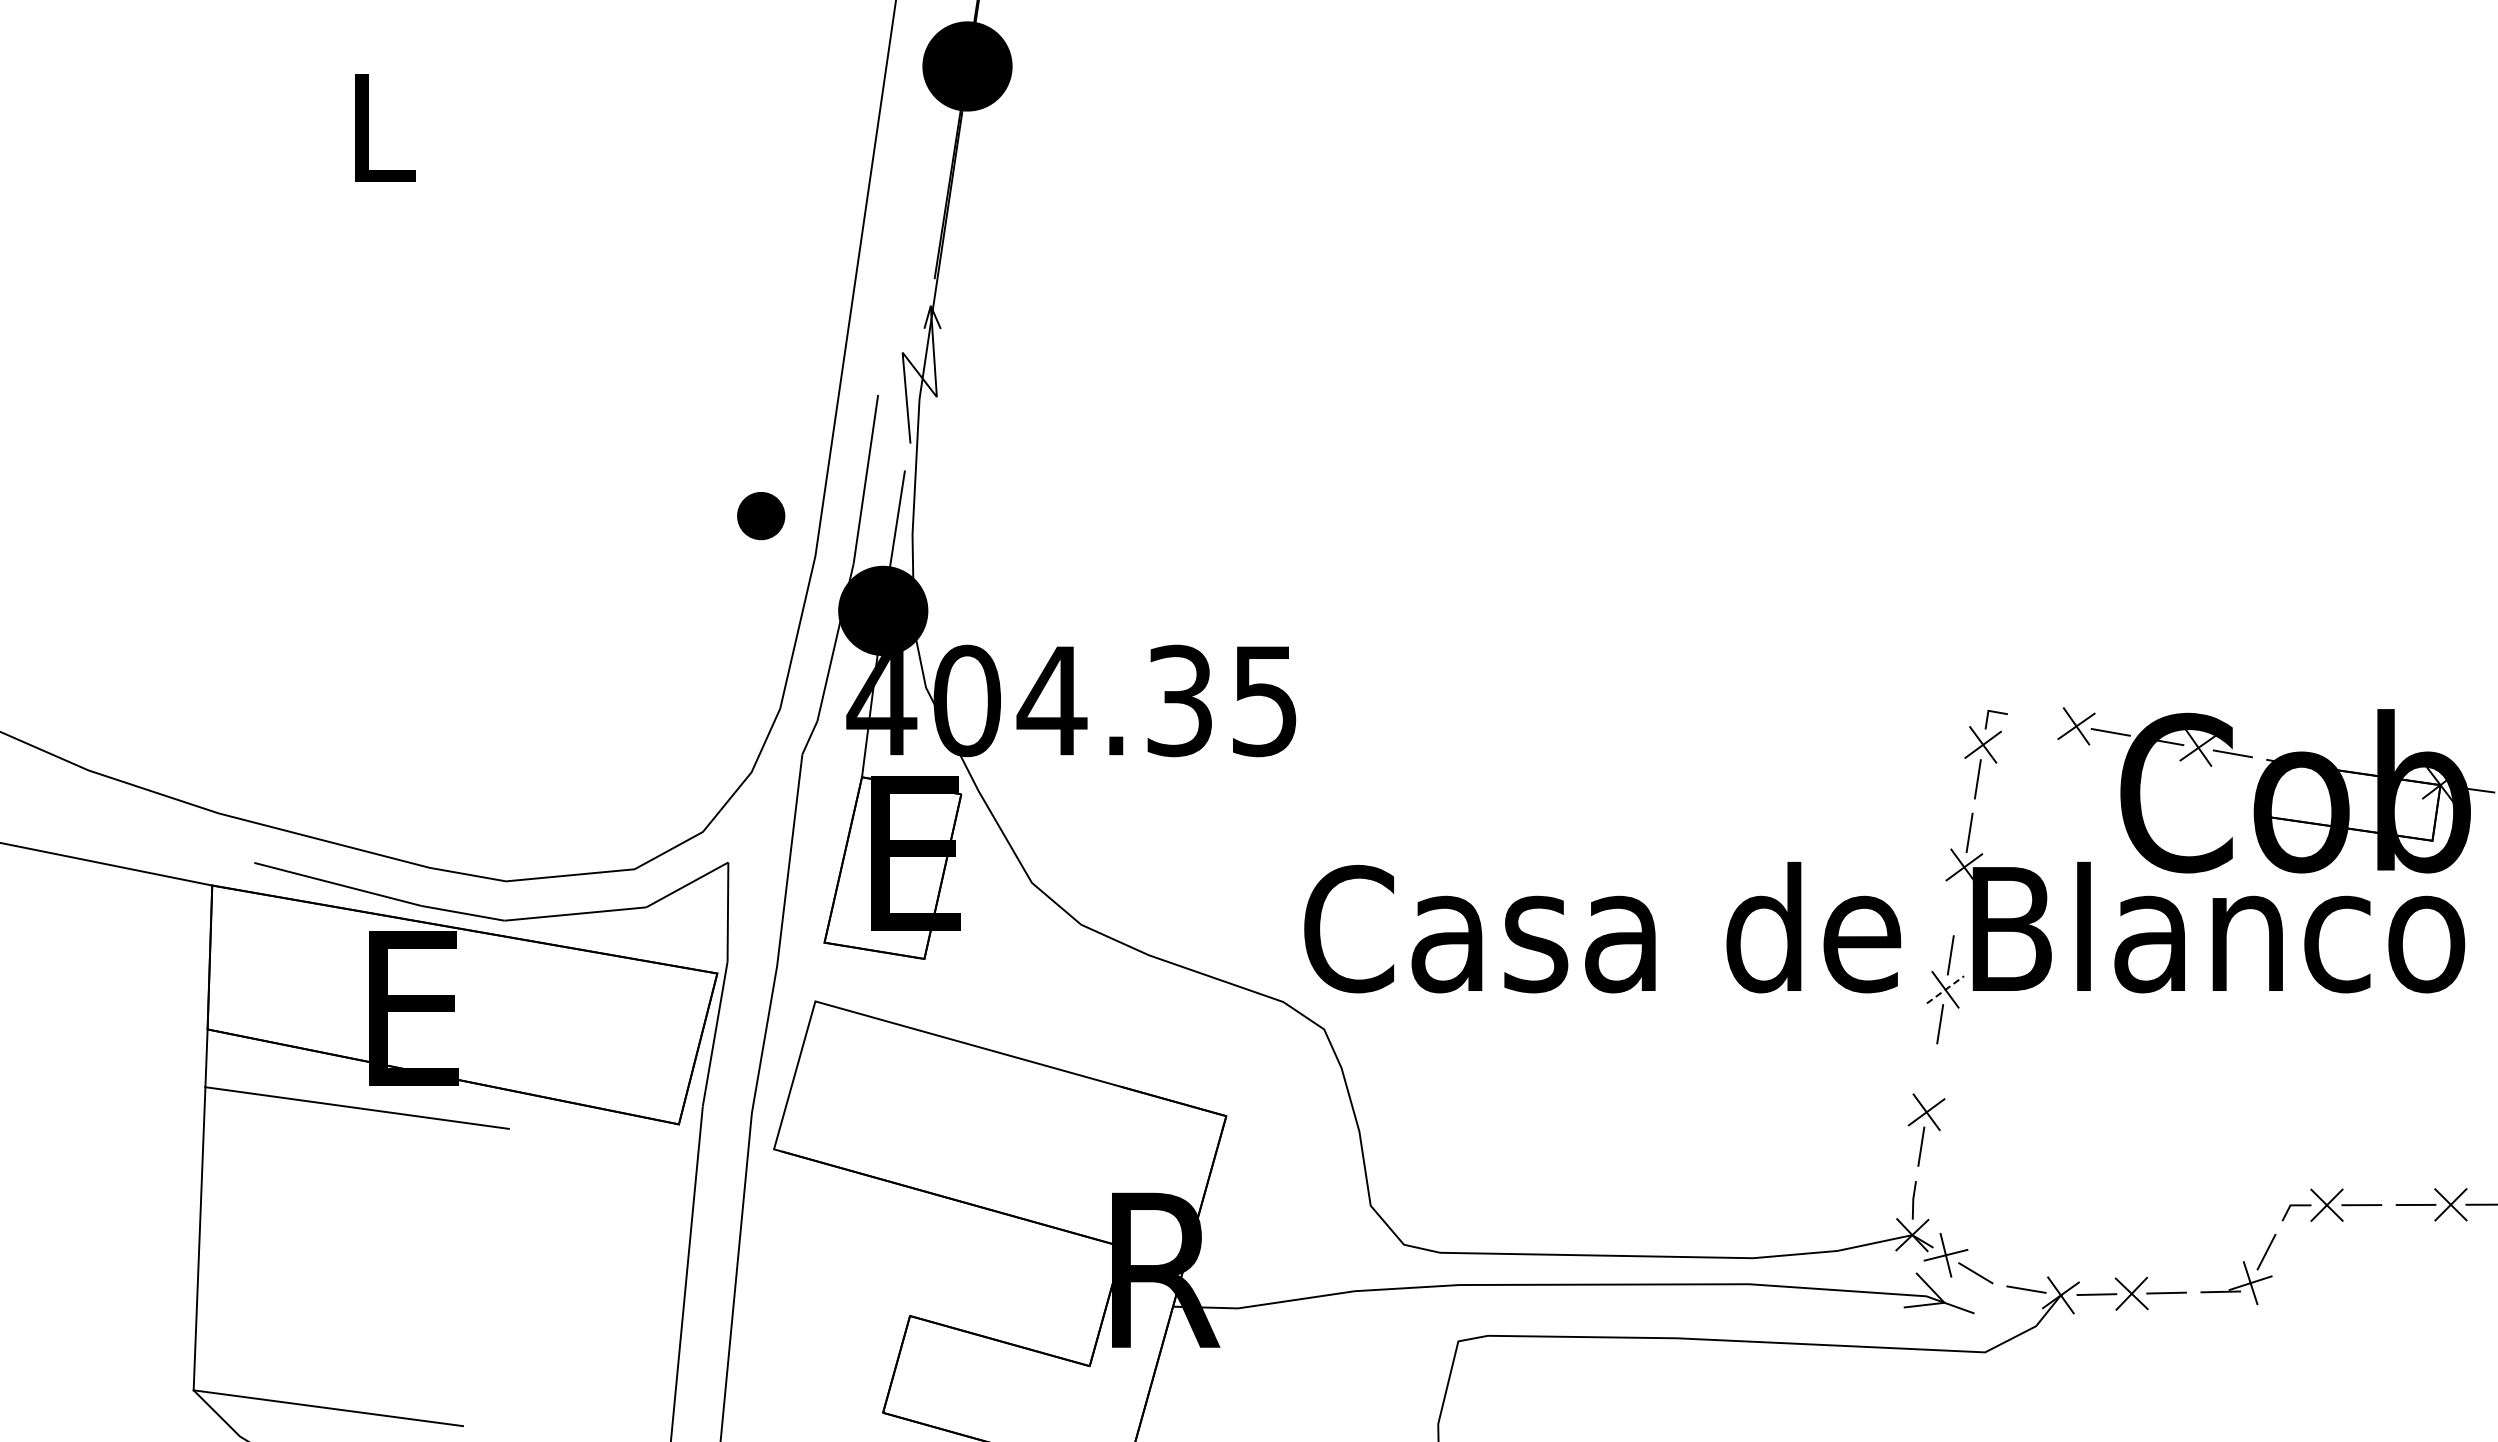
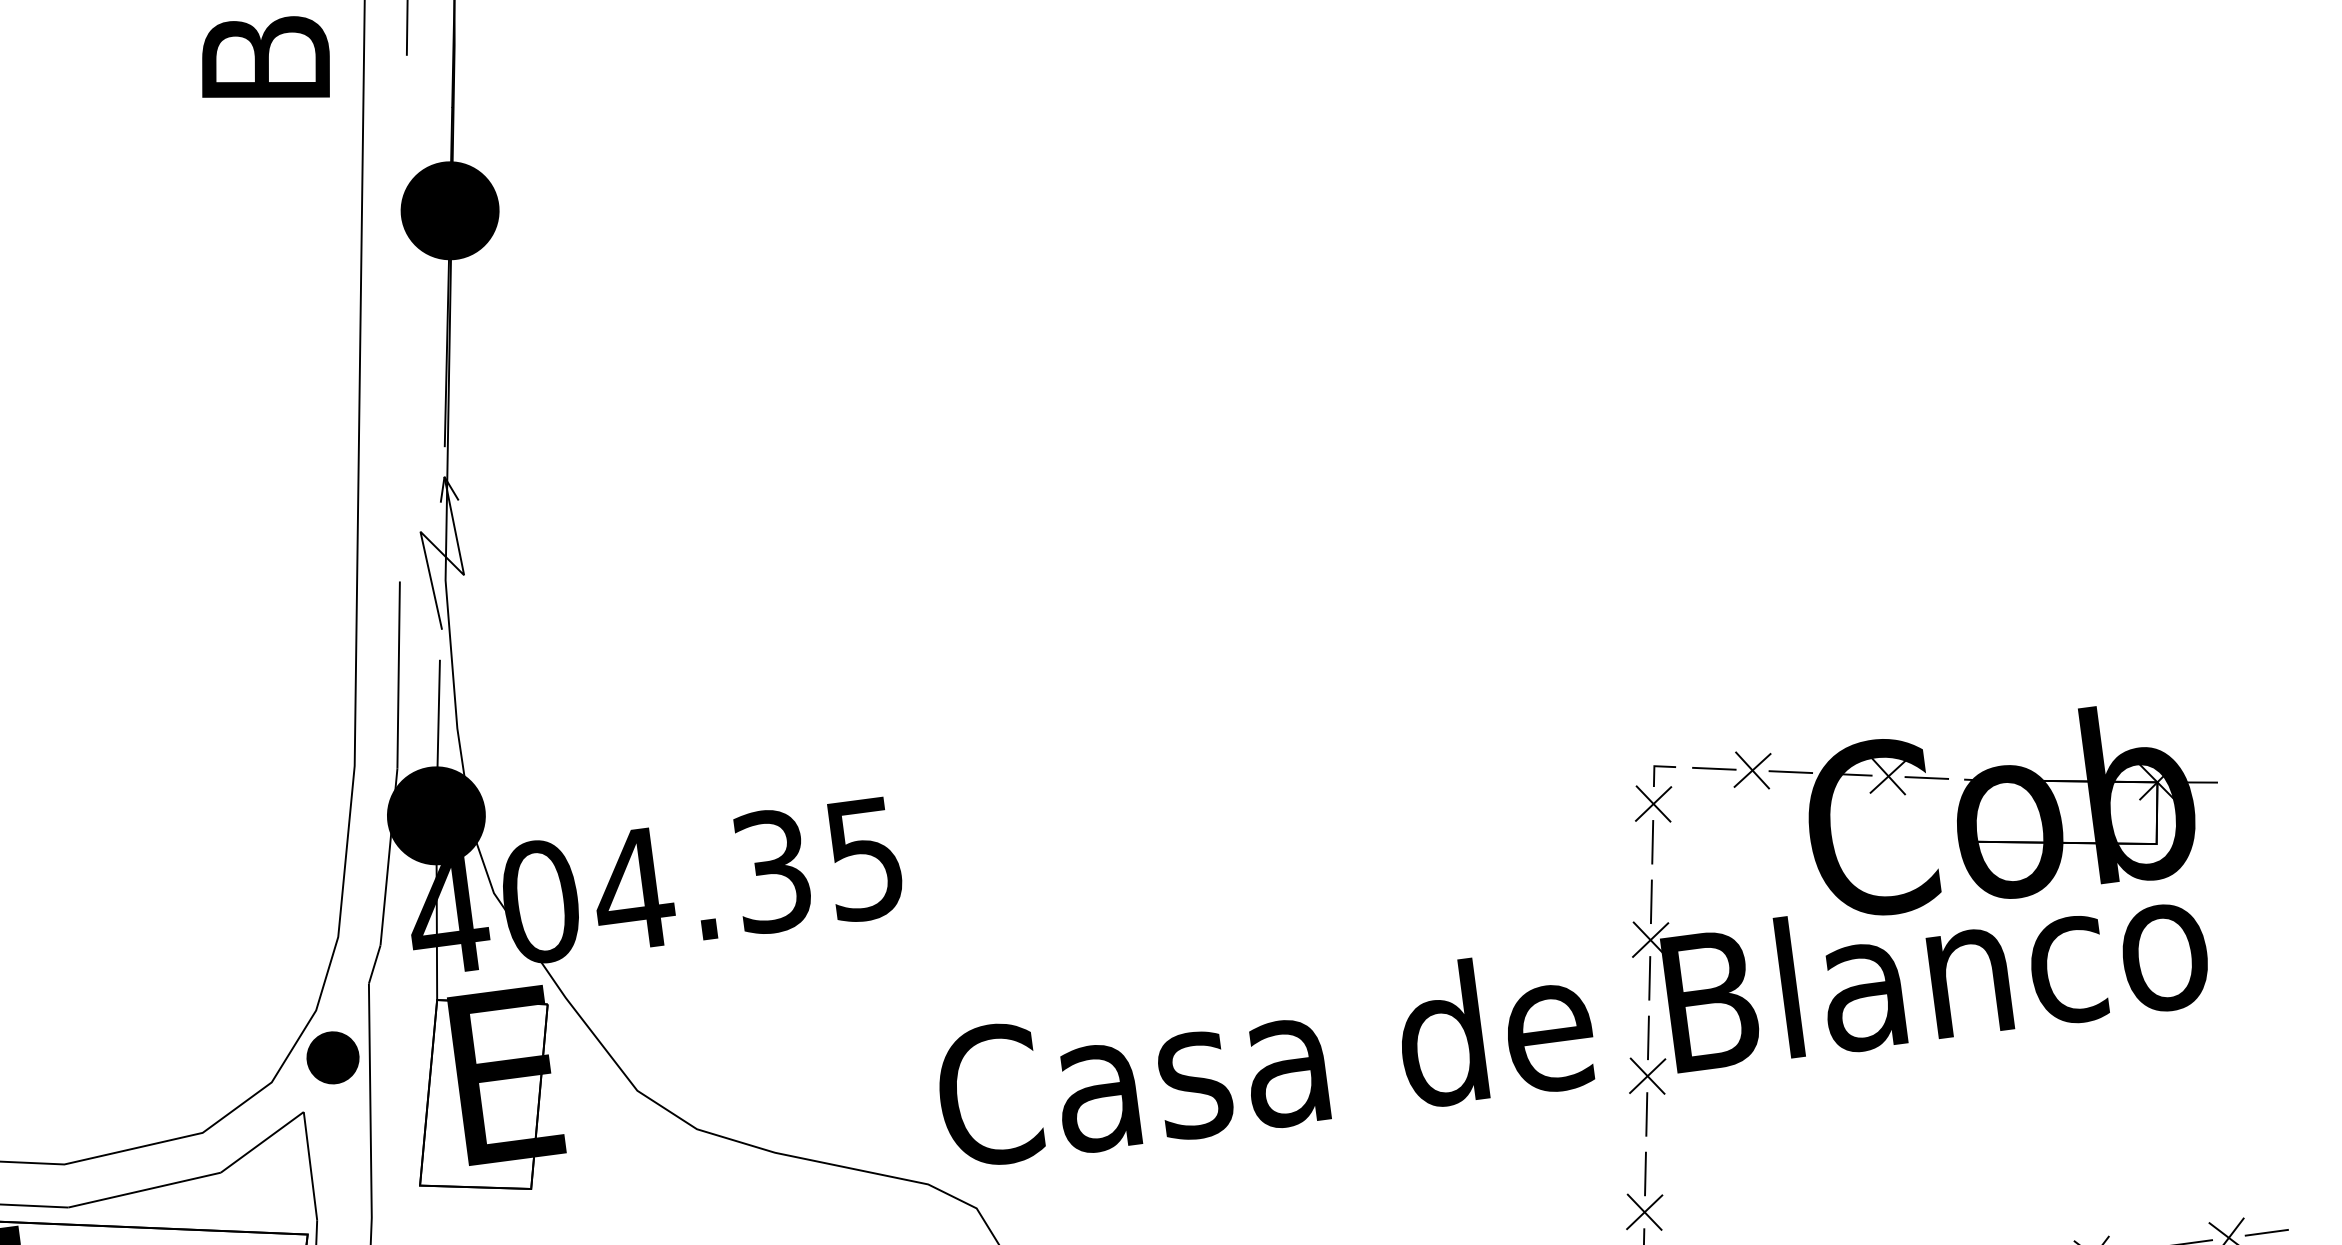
part: (761, 516) -> (333, 1058), moved
line: (2042, 719) -> (1714, 767), added
line: (1958, 901) -> (1649, 978), added
line: (1945, 989) -> (1647, 1075), dashed -> solid
line: (1931, 1077) -> (1644, 1173), added

